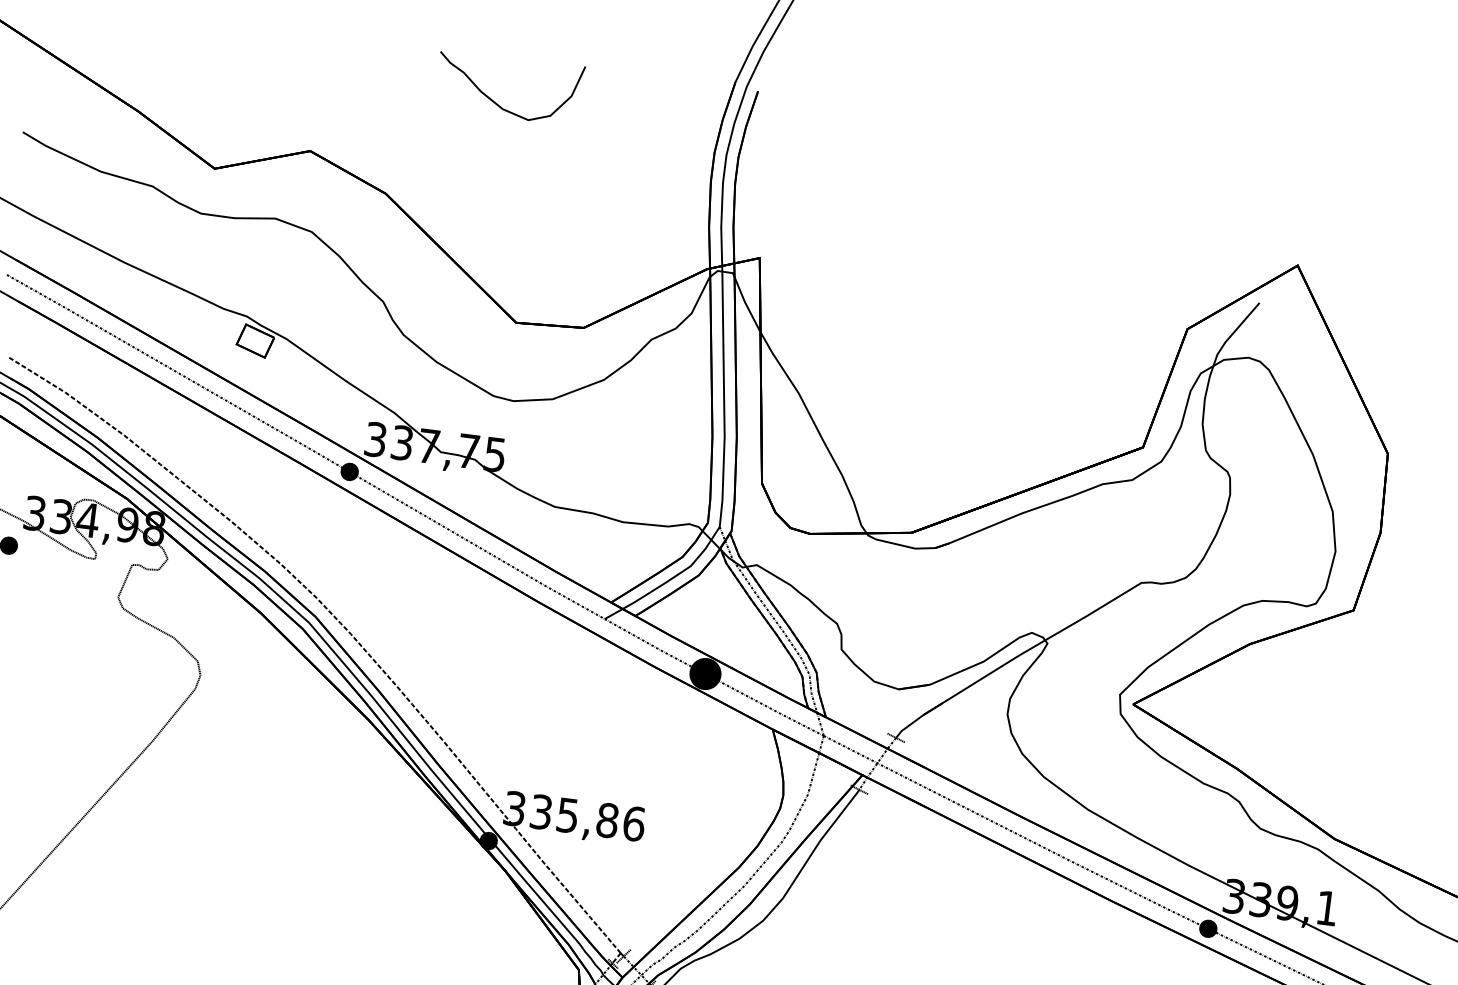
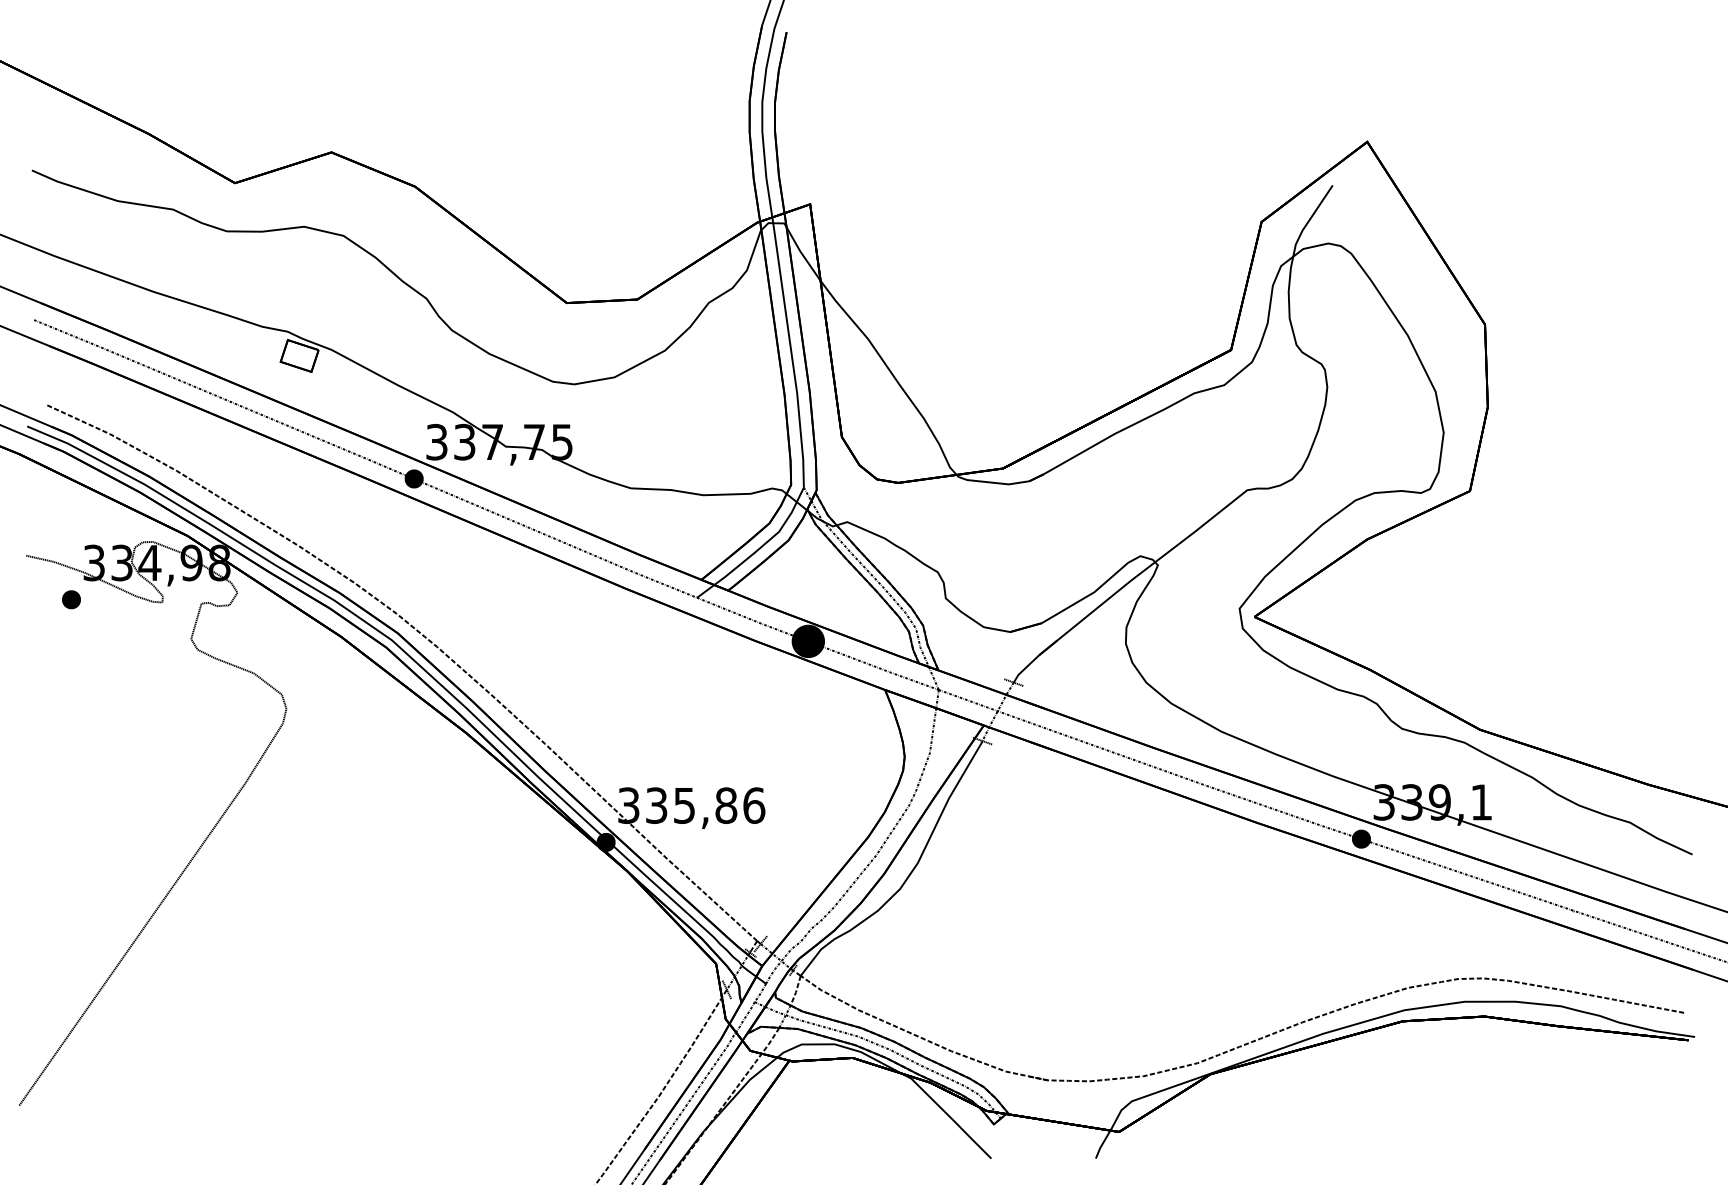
part: (497, 103) -> (518, 78), removed

